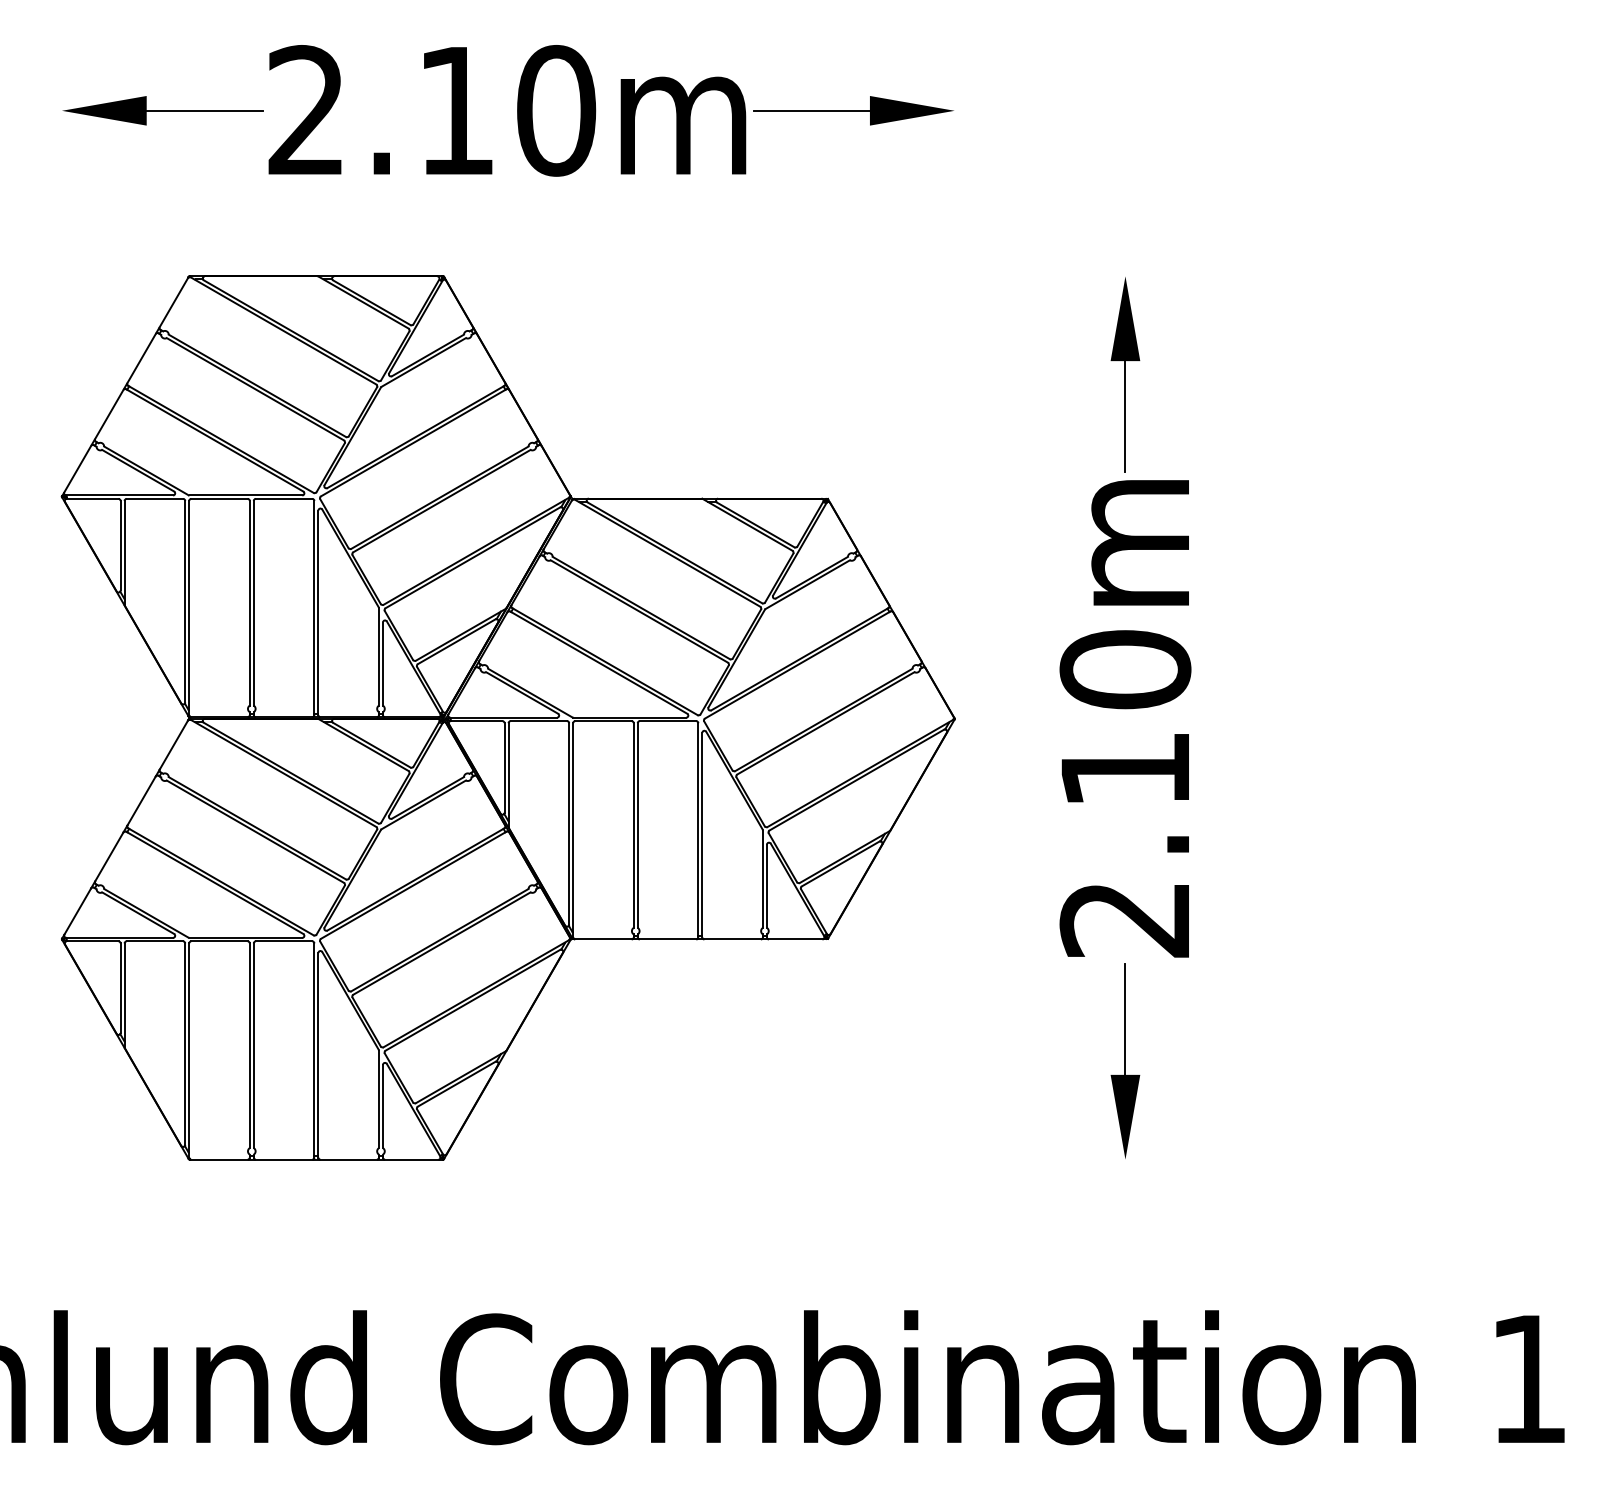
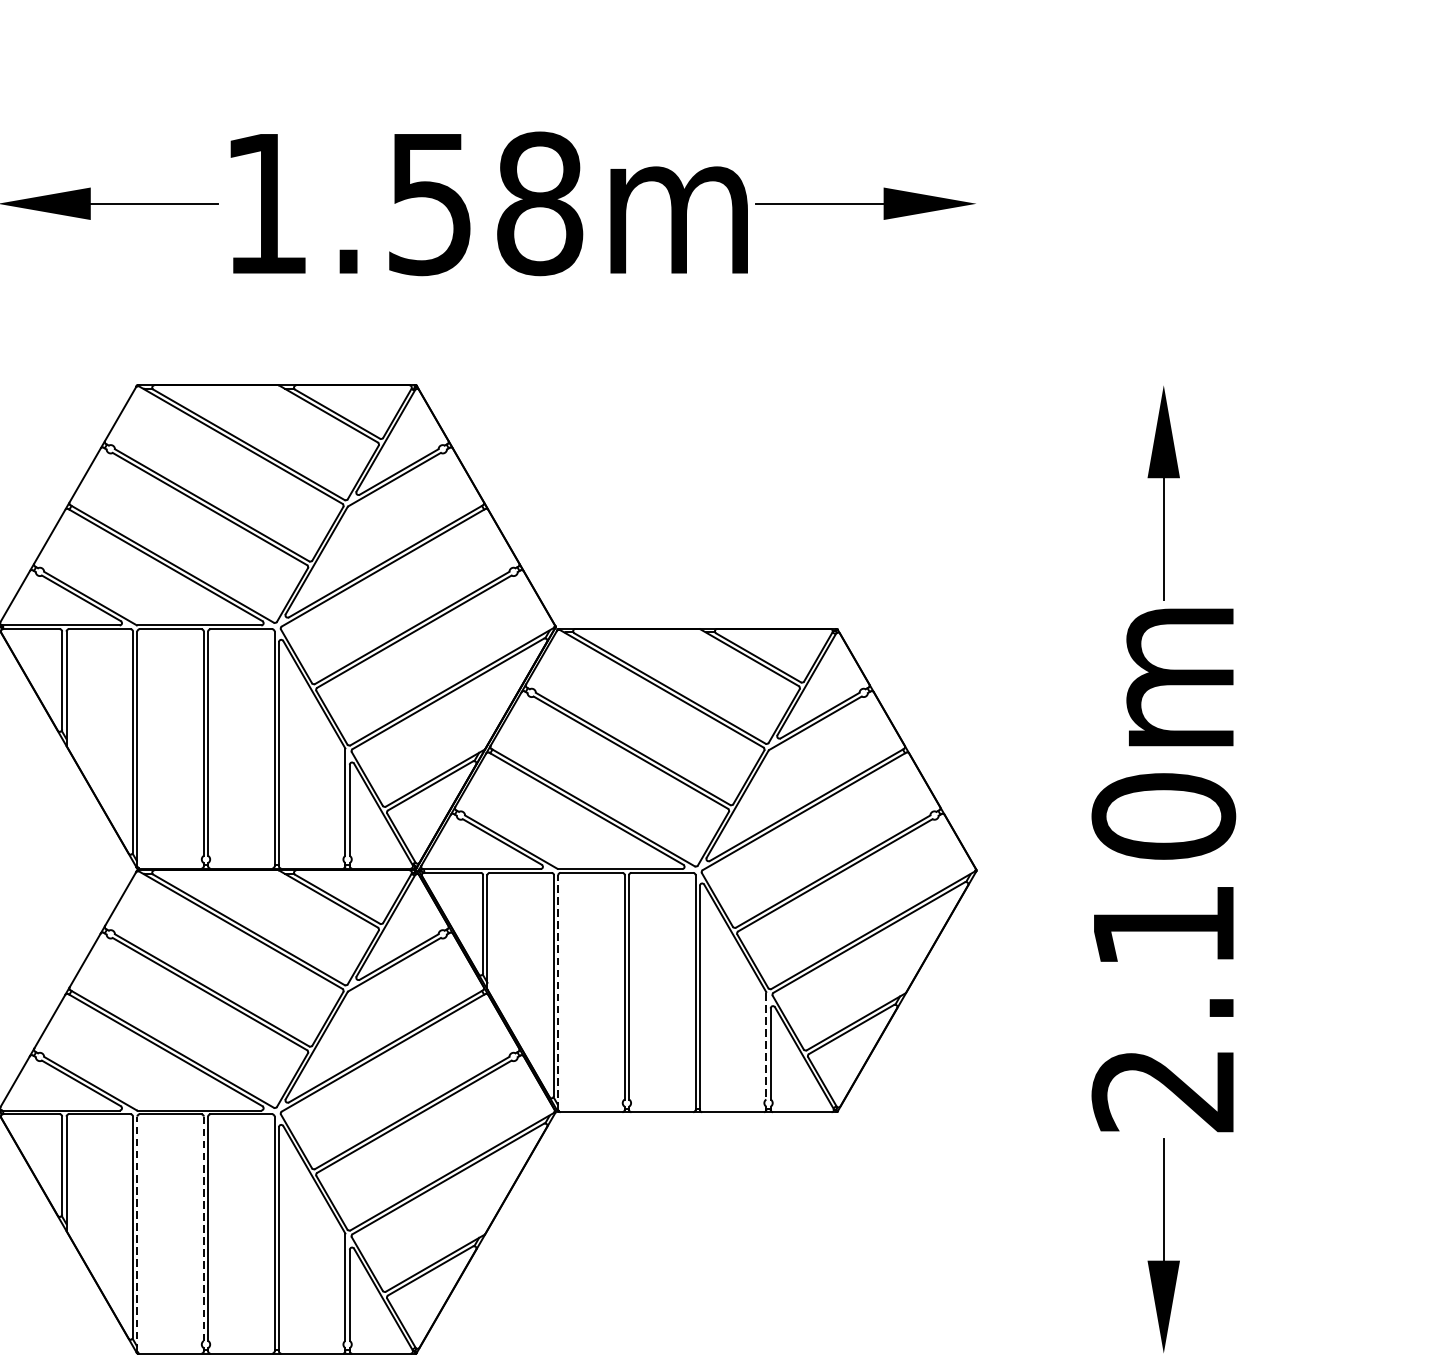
text: (432, 110) -> (404, 203), 2.10m -> 1.58m
line: (573, 829) -> (558, 991), solid -> dashed
line: (762, 879) -> (765, 1046), solid -> dashed
line: (249, 1046) -> (203, 1229), solid -> dashed
line: (189, 1050) -> (137, 1233), solid -> dashed

